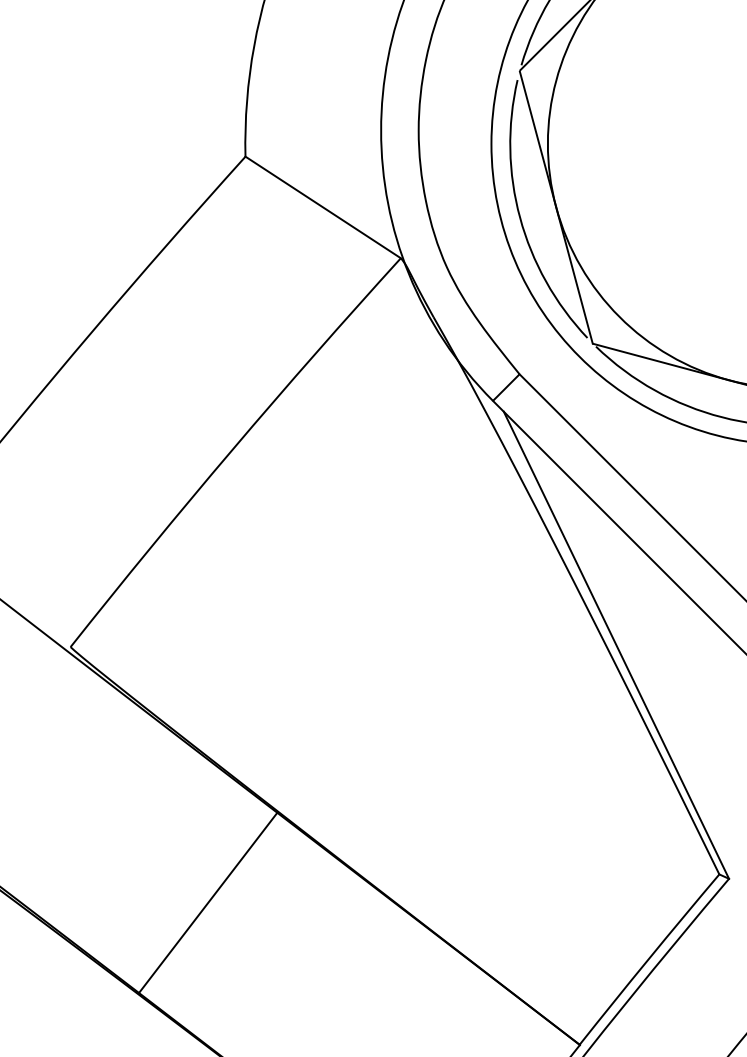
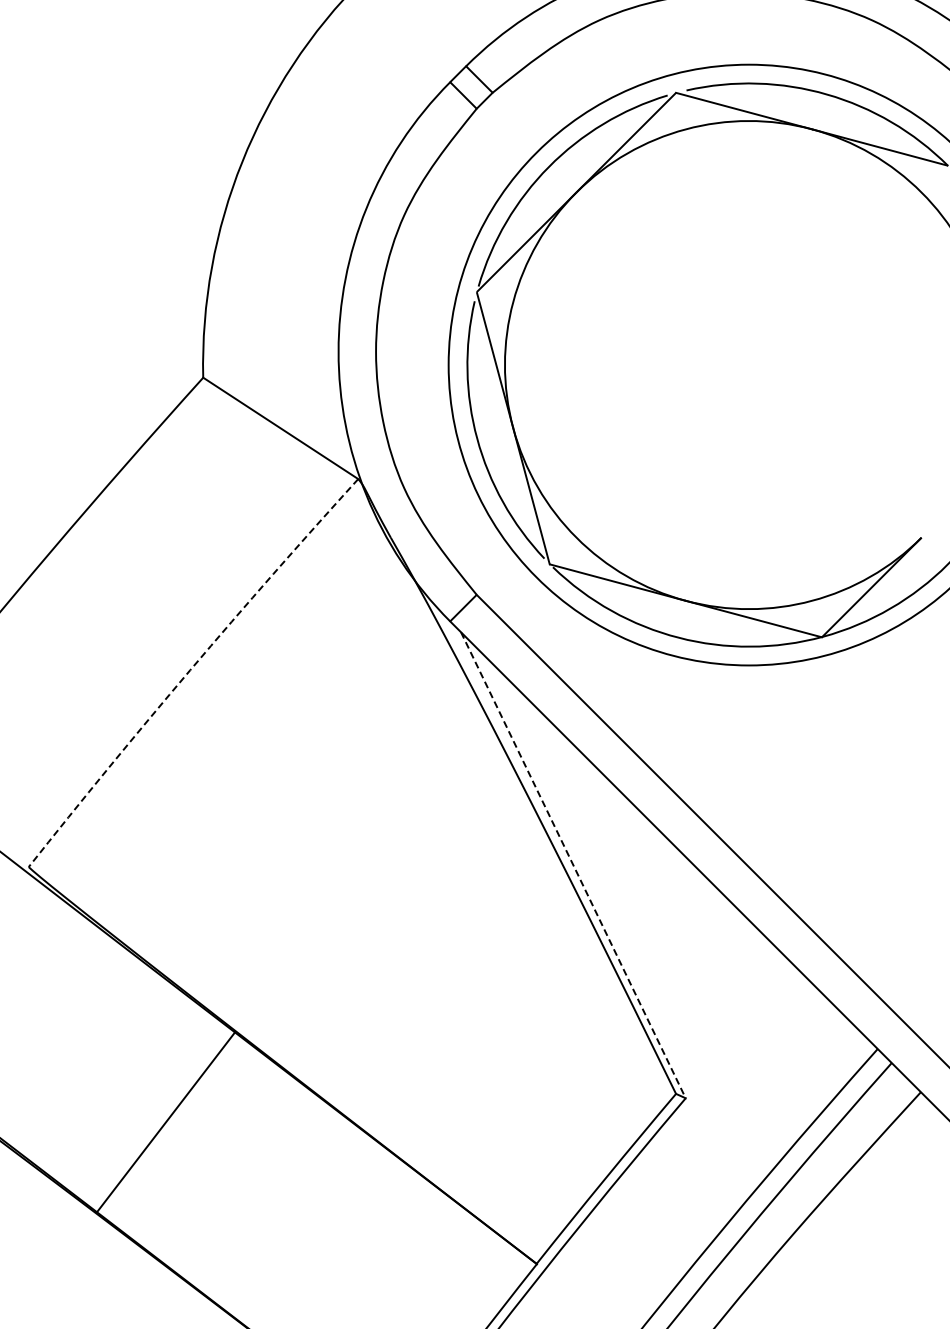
arc: (232, 450) -> (190, 670), solid -> dashed
line: (616, 645) -> (573, 865), solid -> dashed

